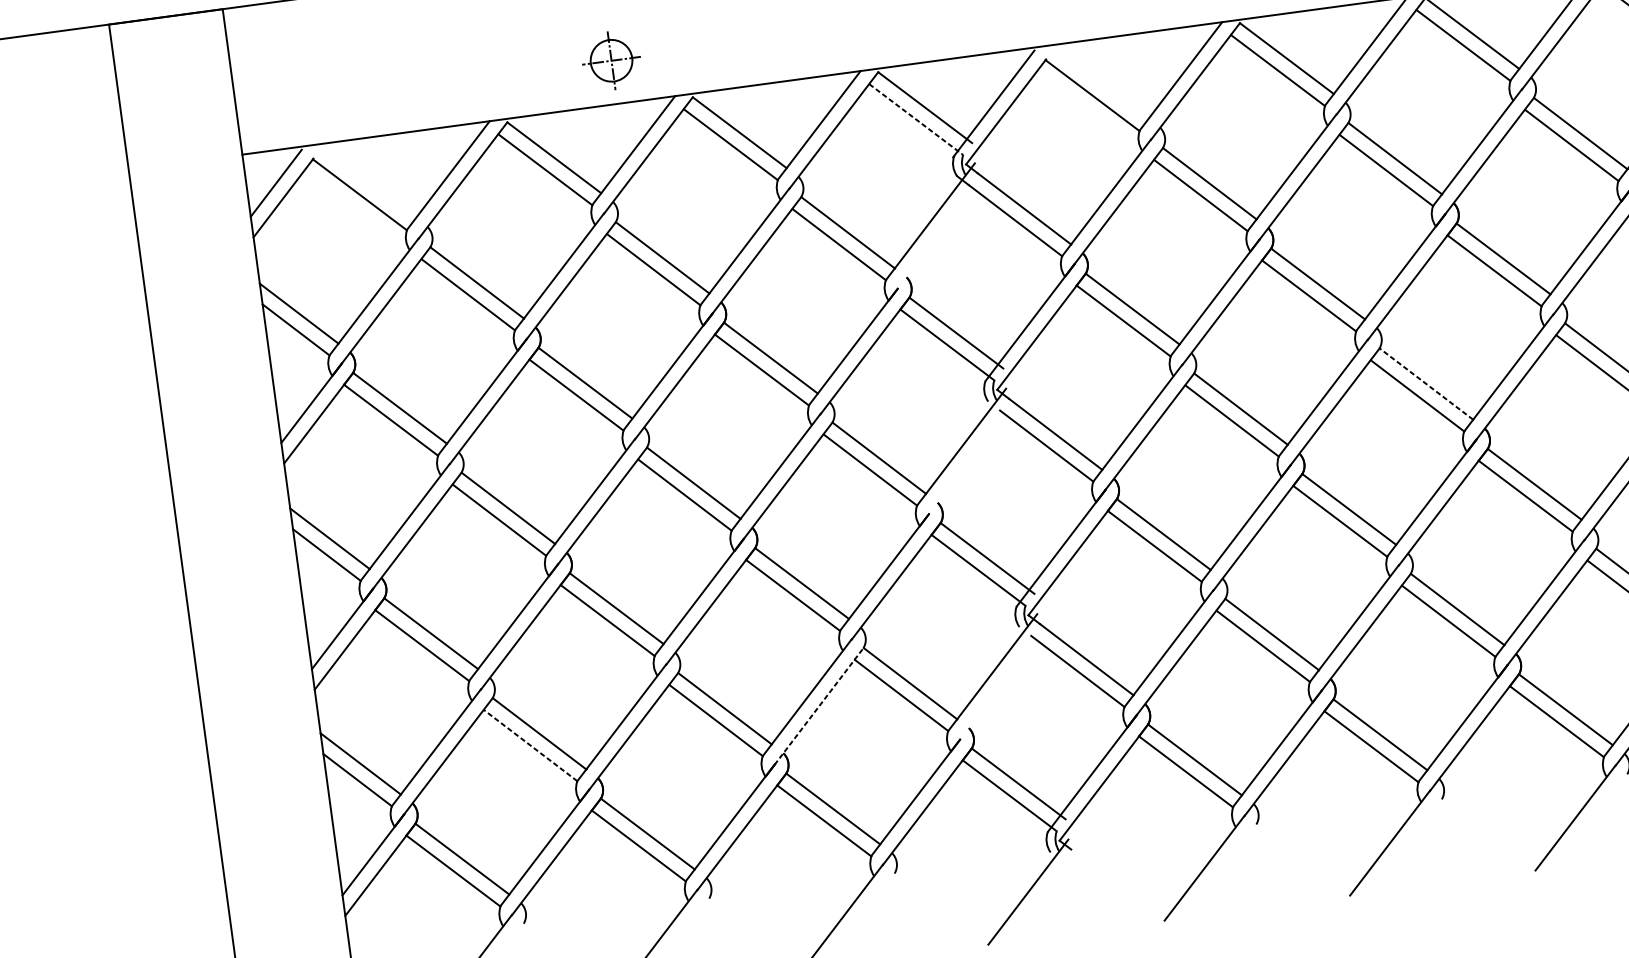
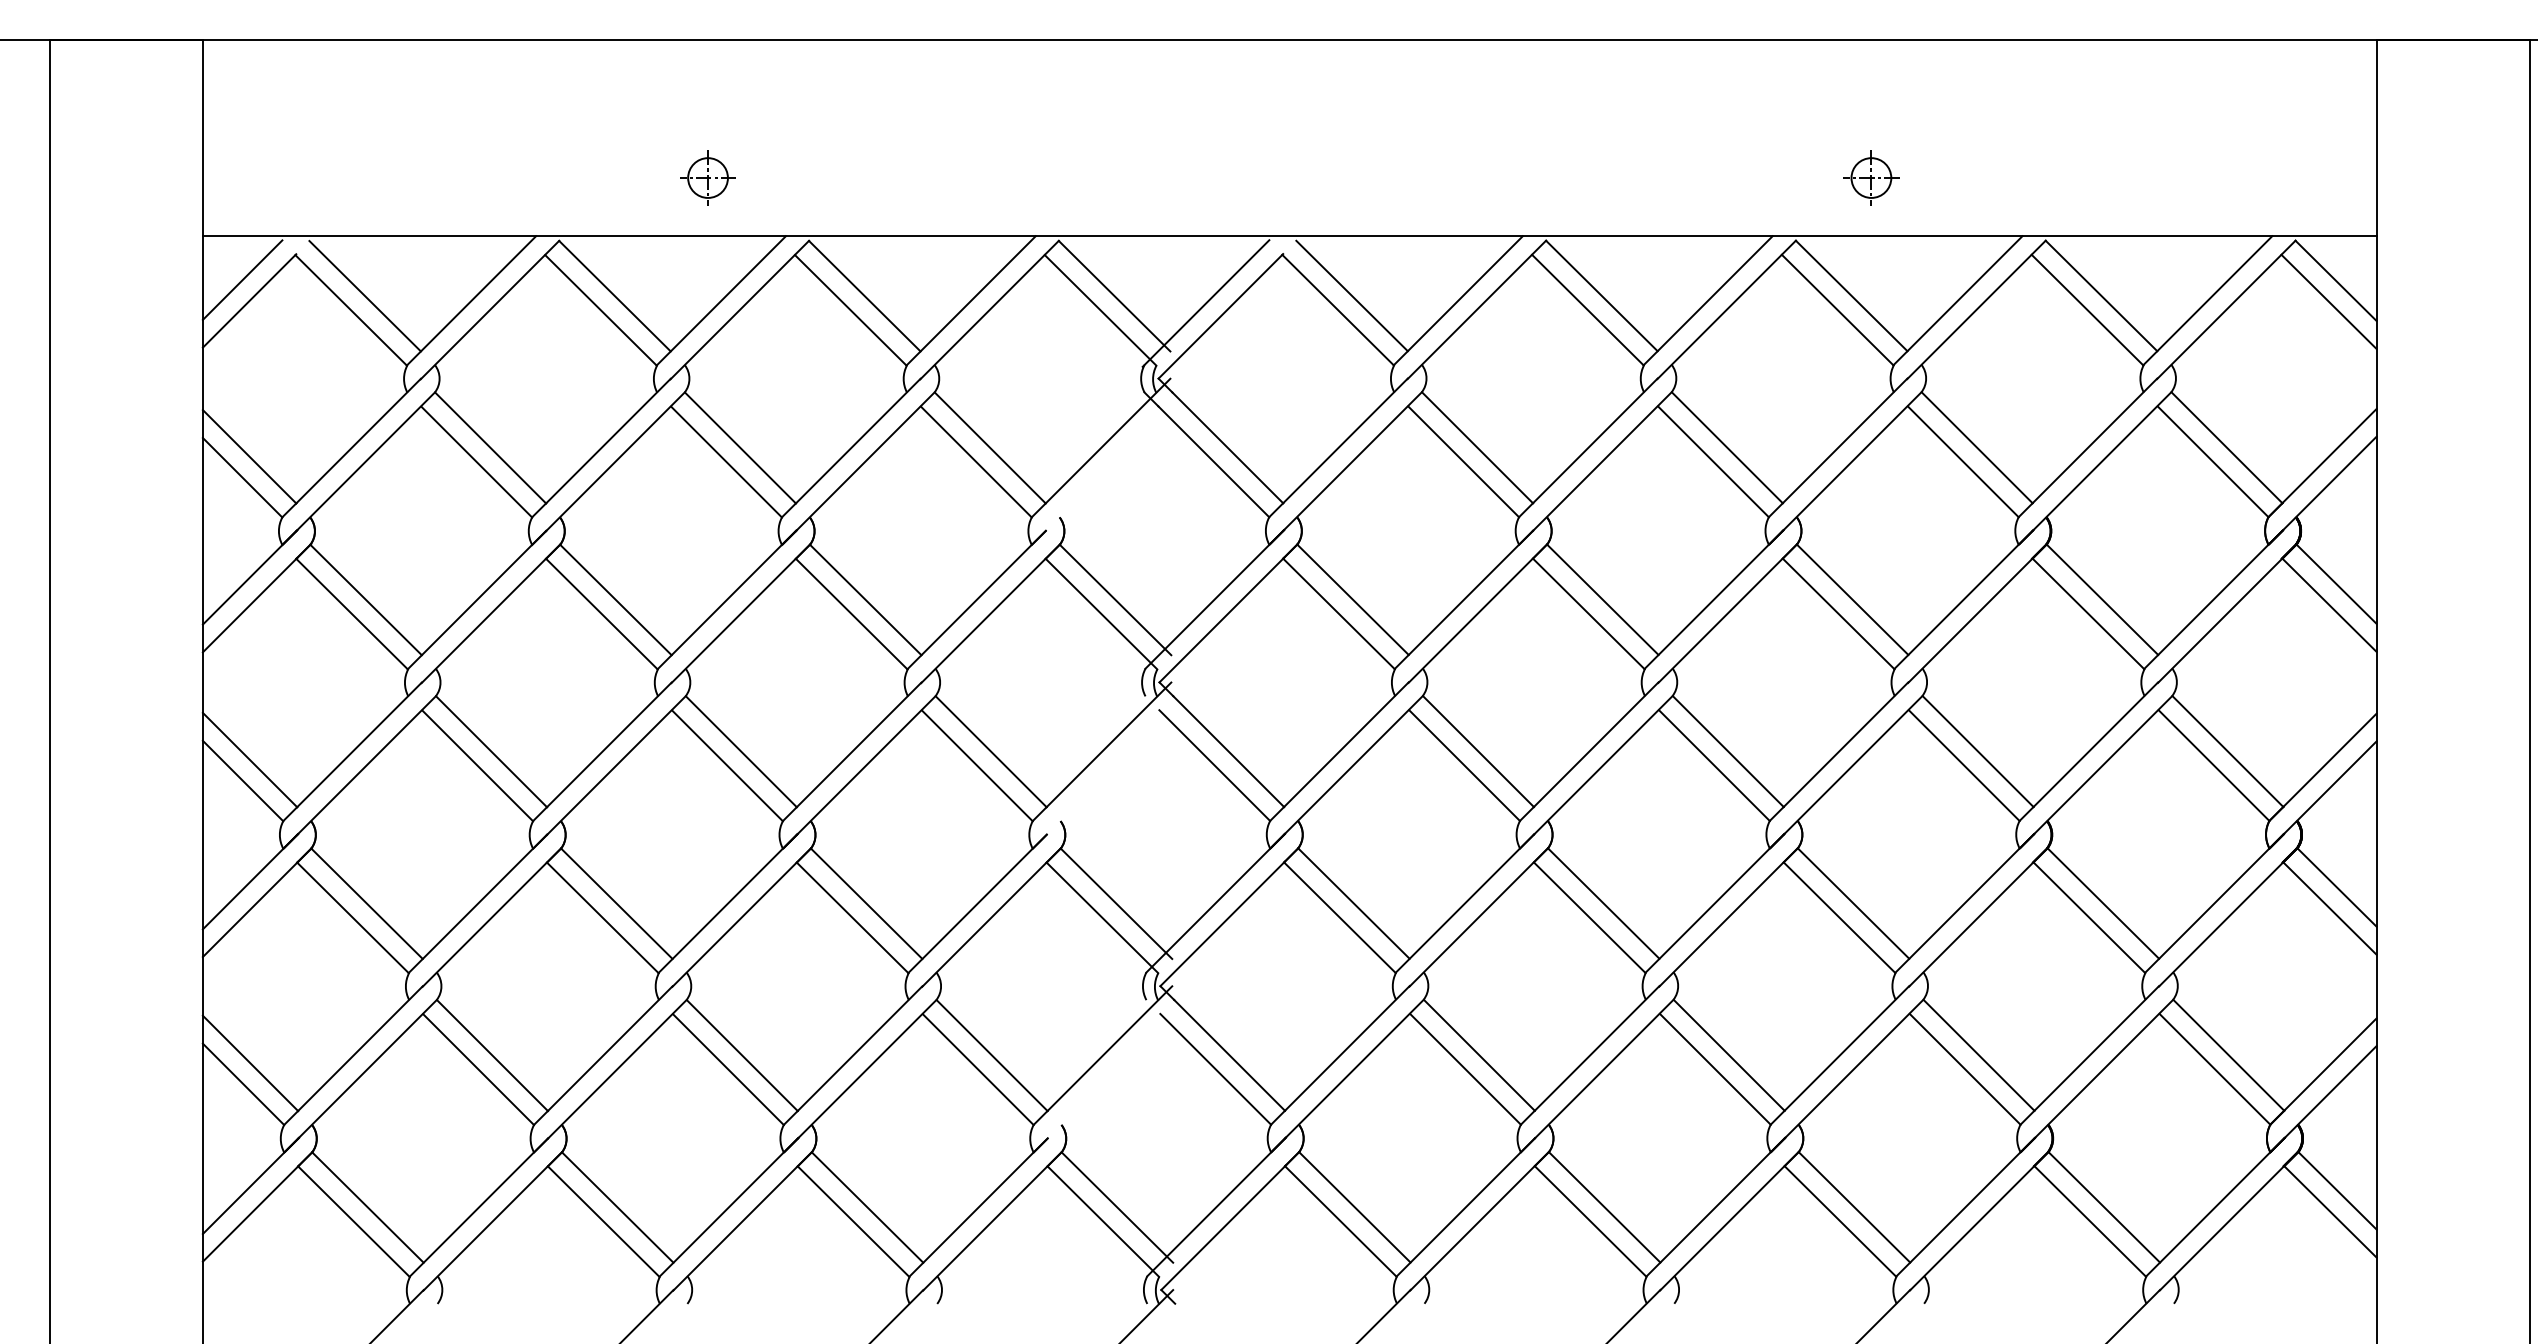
part: (611, 60) -> (707, 177), size x0.71
line: (1100, 83) -> (1351, 295), added
line: (916, 119) -> (1100, 310), dashed -> solid
line: (368, 183) -> (364, 296), added
line: (1426, 384) -> (1728, 751), dashed -> solid
line: (819, 706) -> (867, 1069), dashed -> solid
line: (530, 745) -> (478, 1069), dashed -> solid

